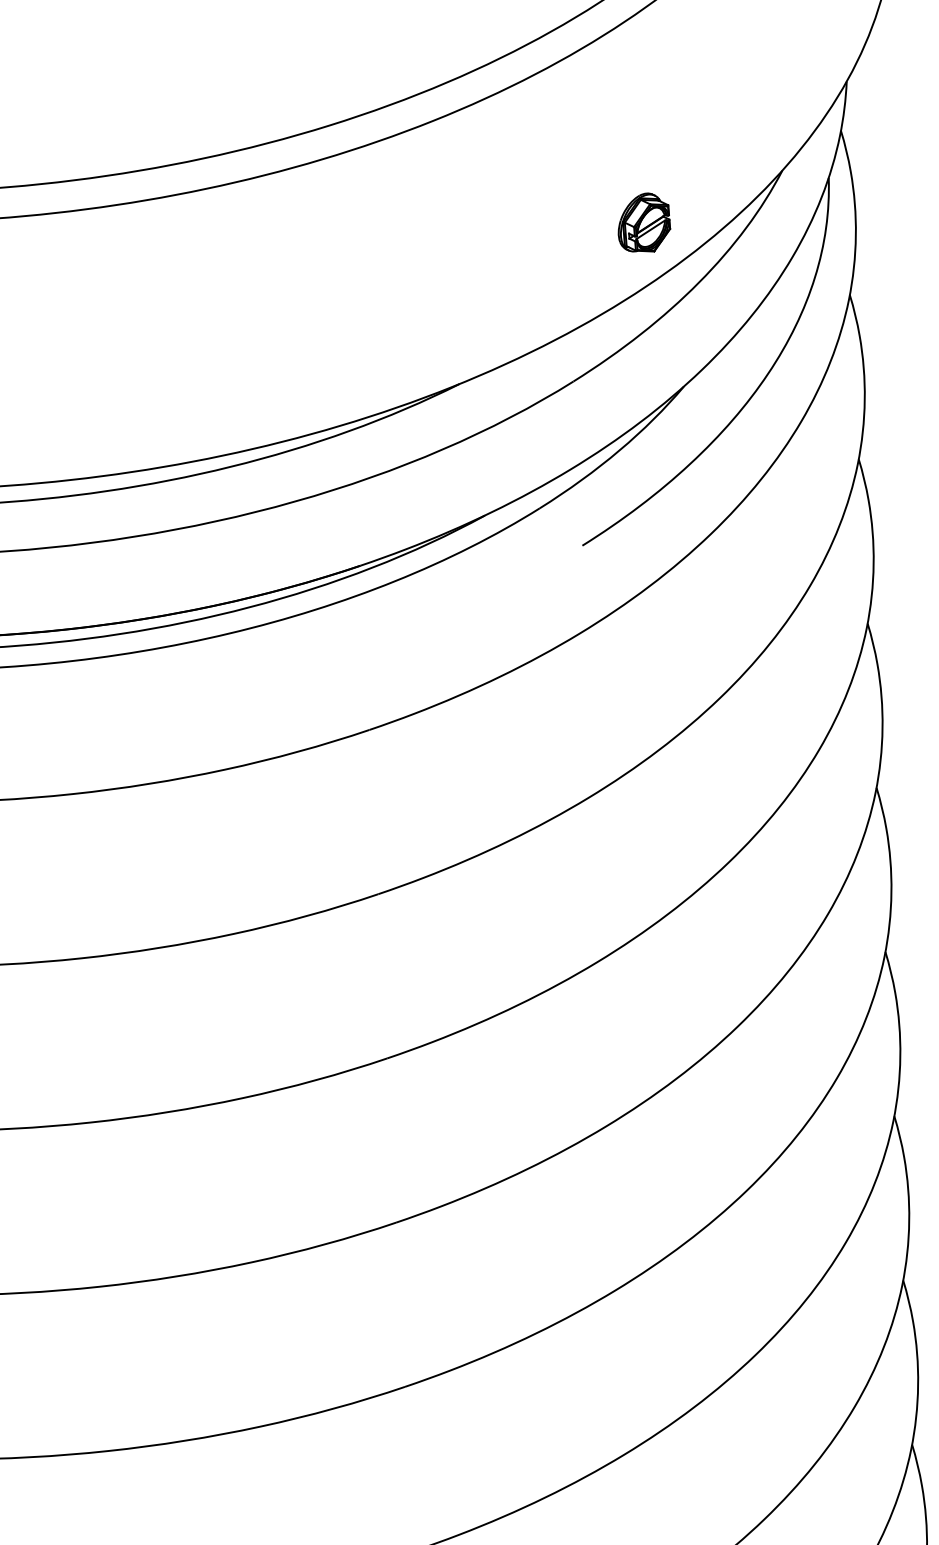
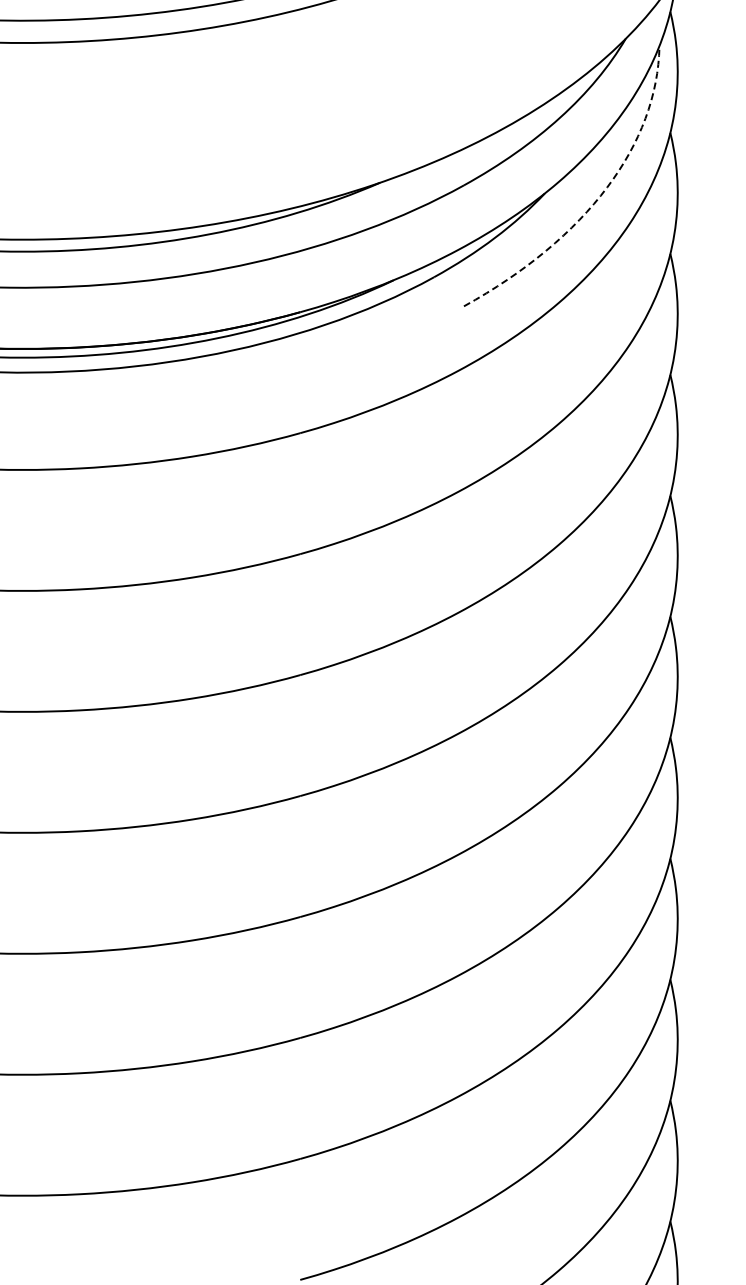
part: (644, 222) -> (522, 71), removed
arc: (757, 389) -> (598, 198), solid -> dashed

